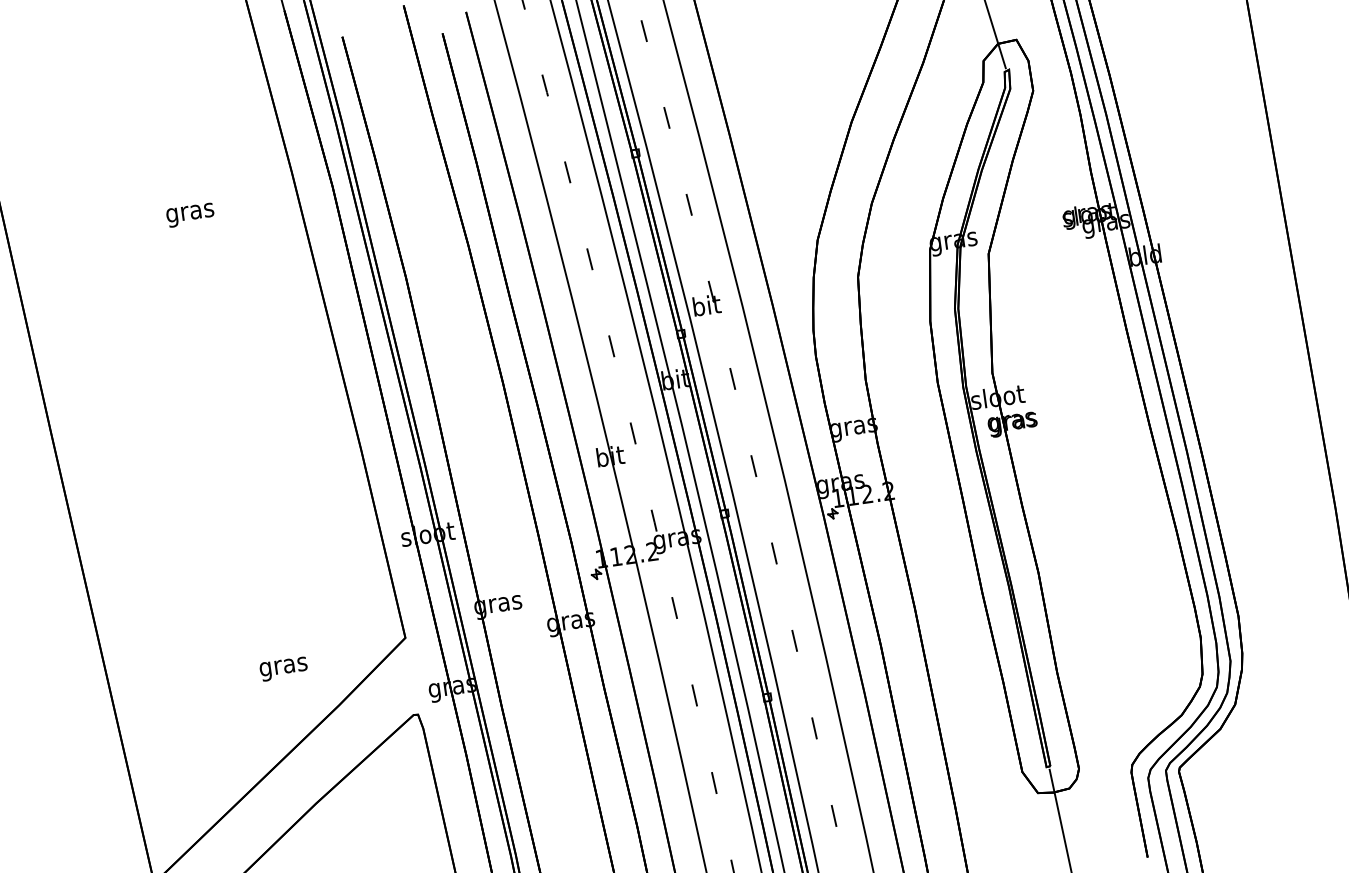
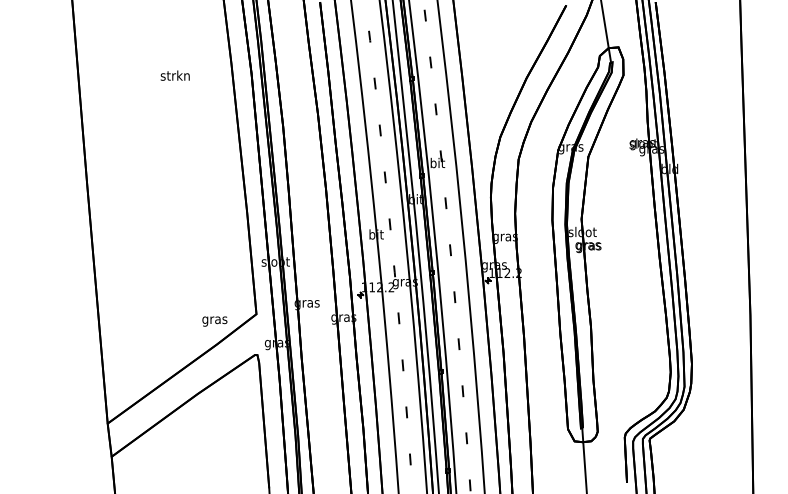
text: (188, 212) -> (174, 76), gras -> strkn
text: (283, 669) -> (214, 321), moved

